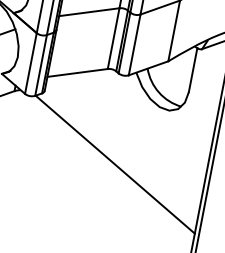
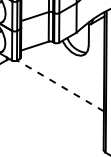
line: (115, 163) -> (60, 85), solid -> dashed

